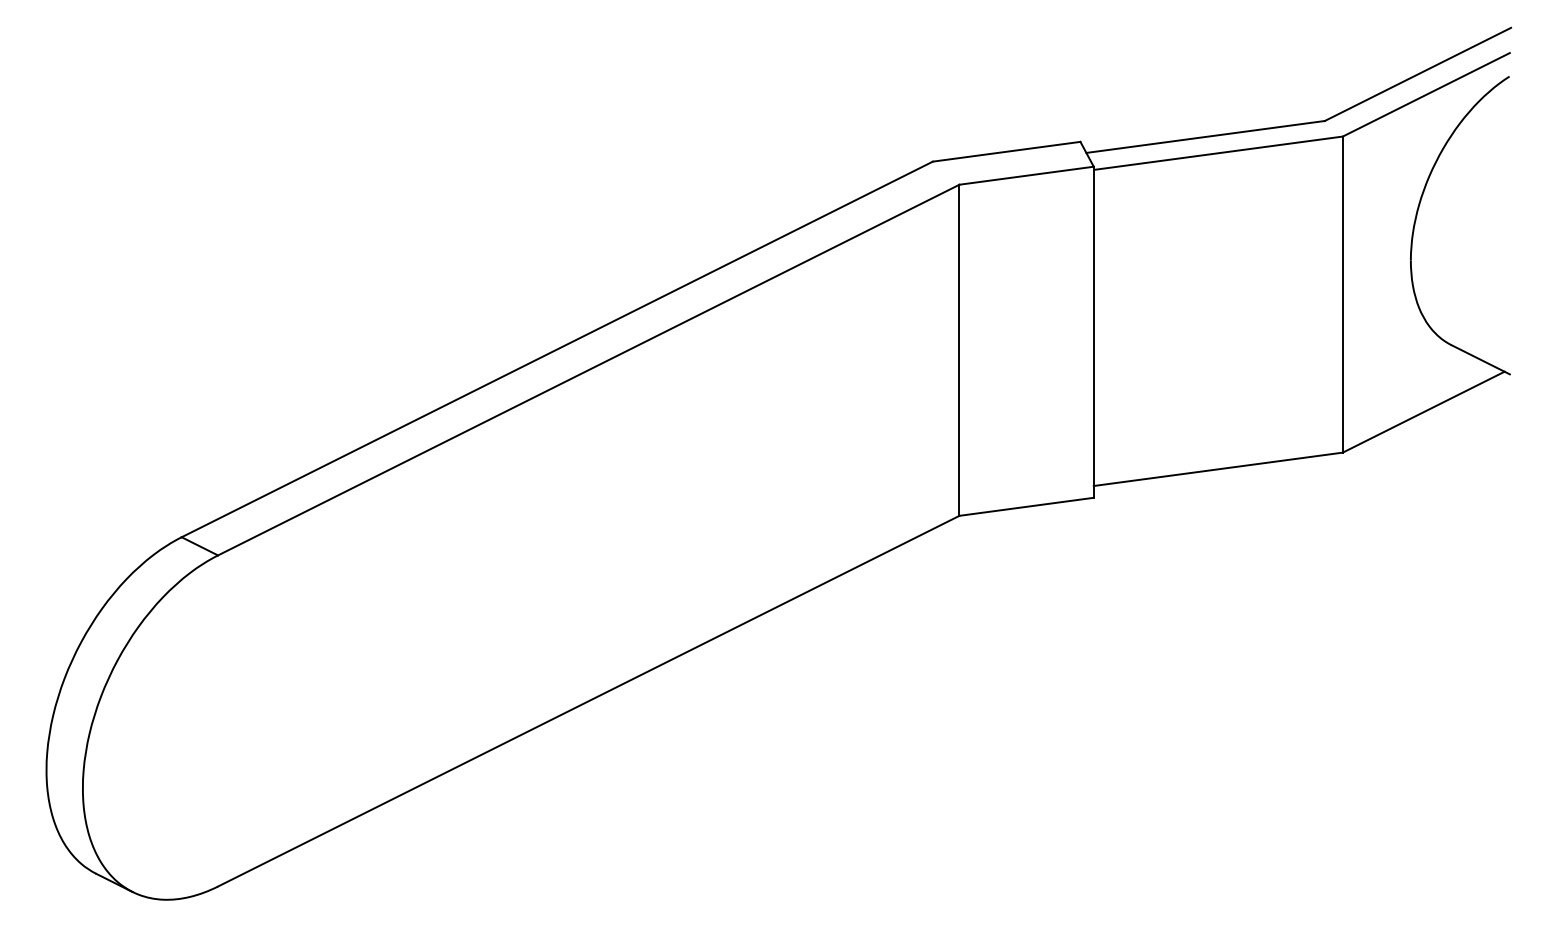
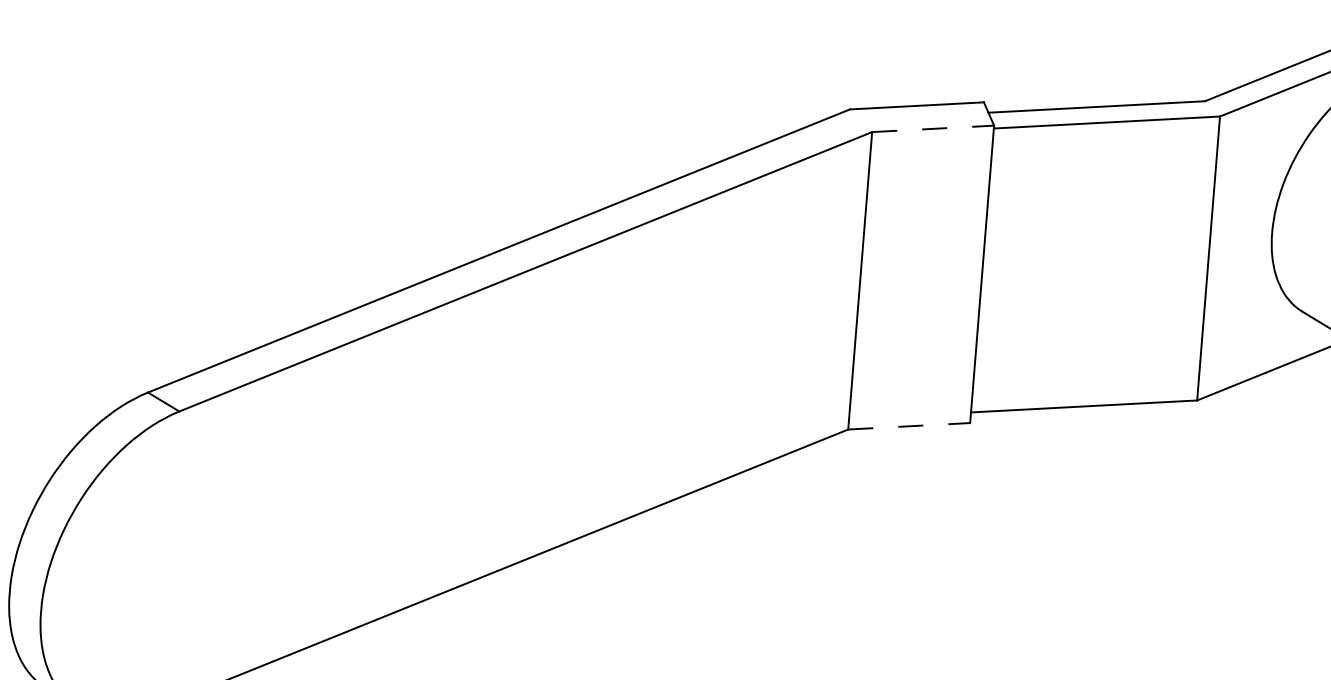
line: (1026, 175) -> (933, 128), solid -> dashed
line: (1026, 506) -> (909, 425), solid -> dashed

